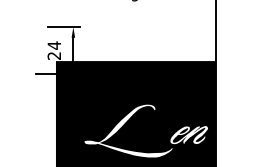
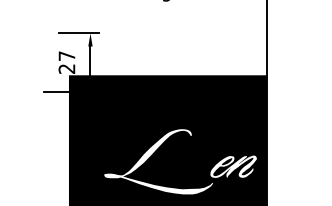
text: (53, 45) -> (65, 56), 24 -> 27

